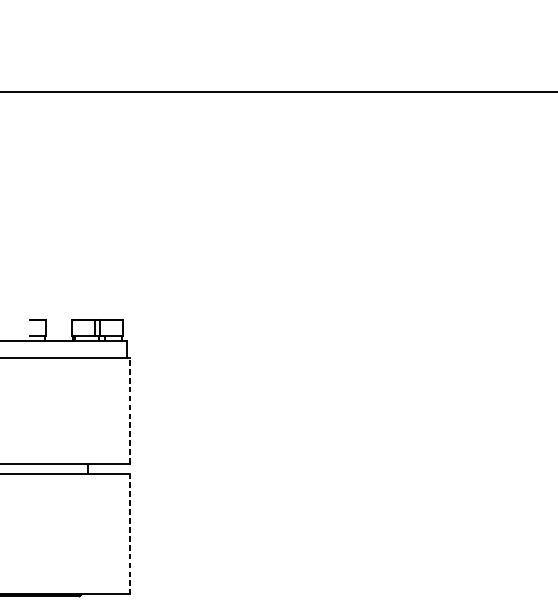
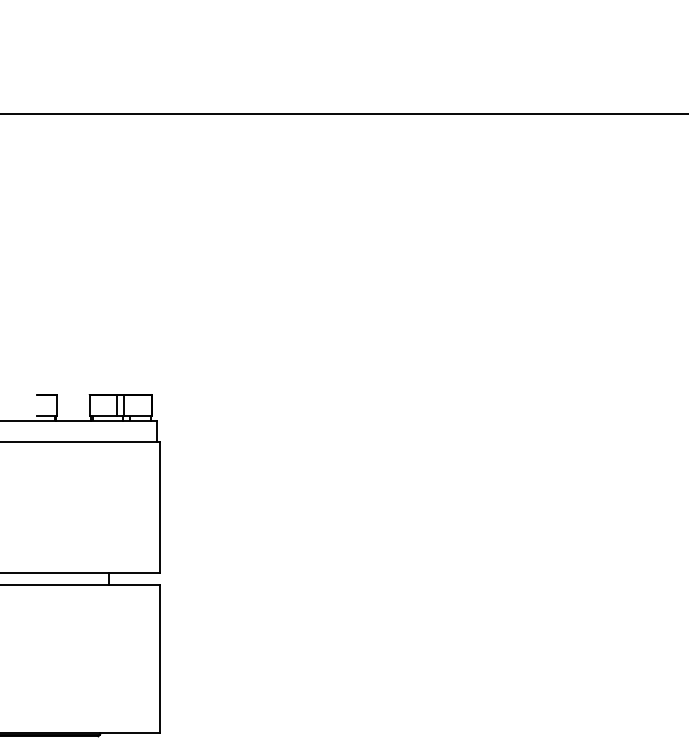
line: (129, 410) -> (160, 506), dashed -> solid
line: (129, 534) -> (160, 659), dashed -> solid

